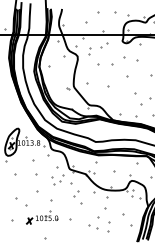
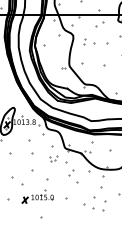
part: (89, 51) -> (85, 41), moved
part: (57, 179) -> (53, 158), size x0.6

